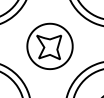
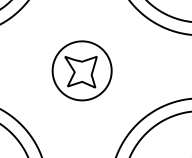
part: (49, 45) -> (81, 69), size x0.7

